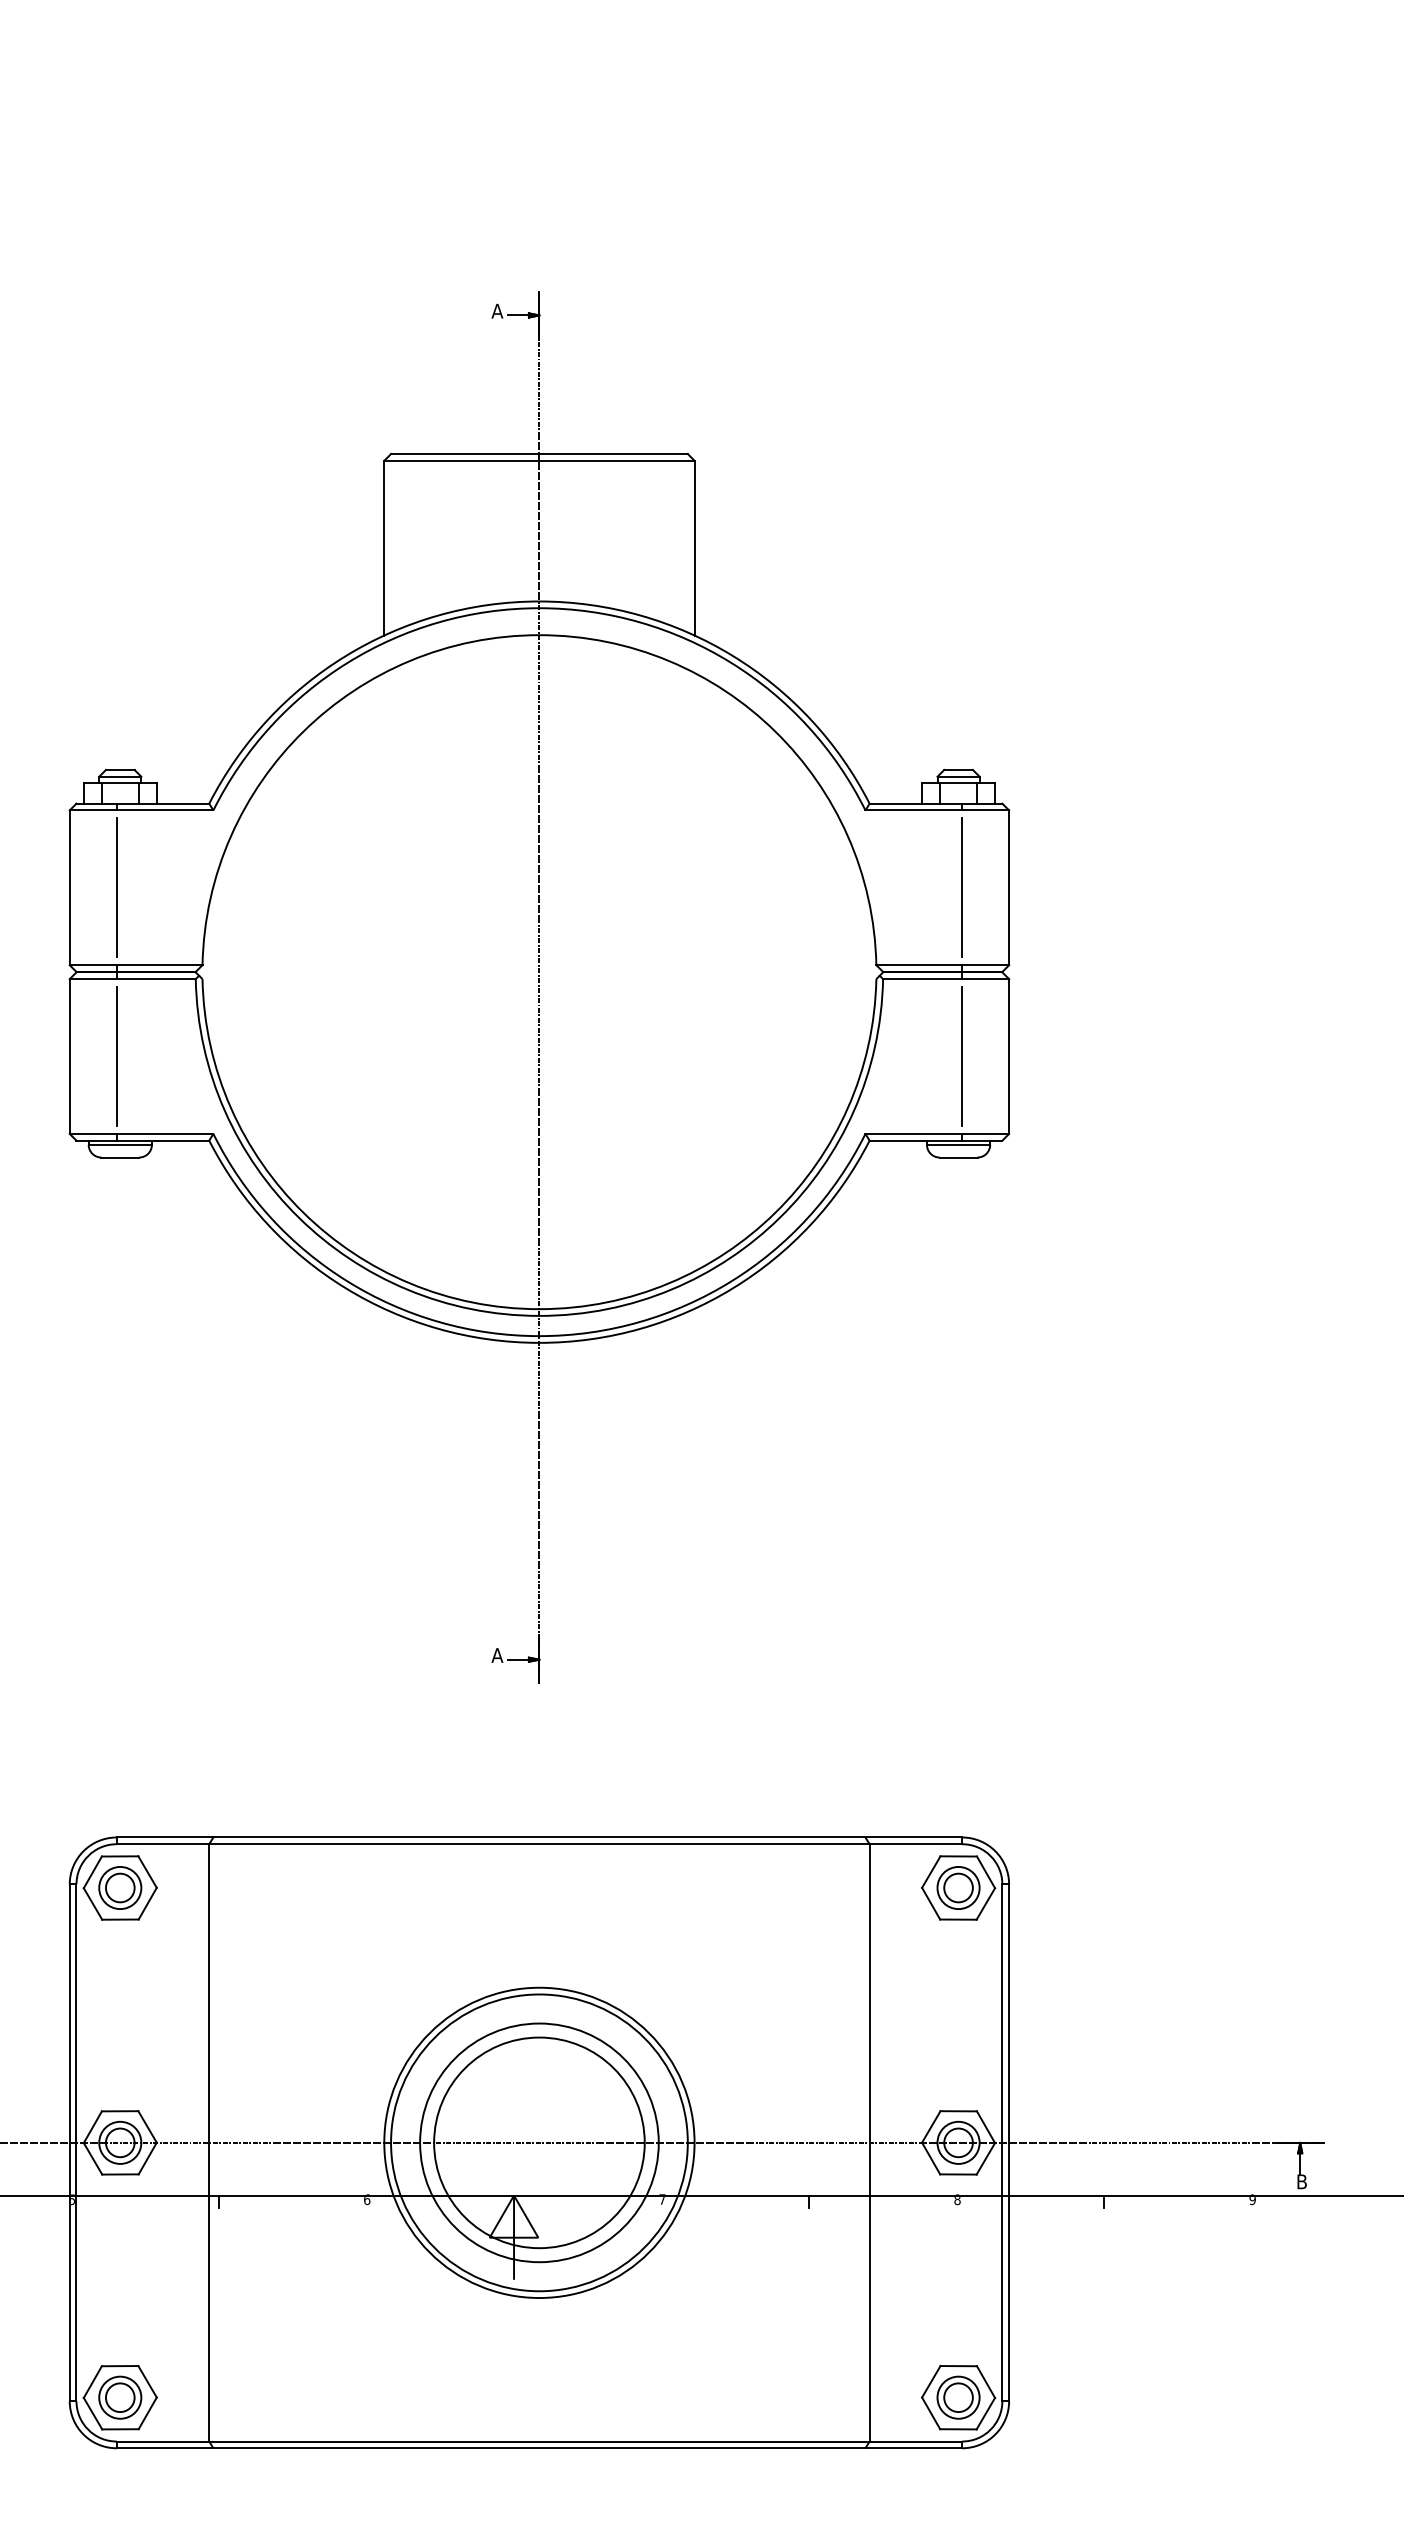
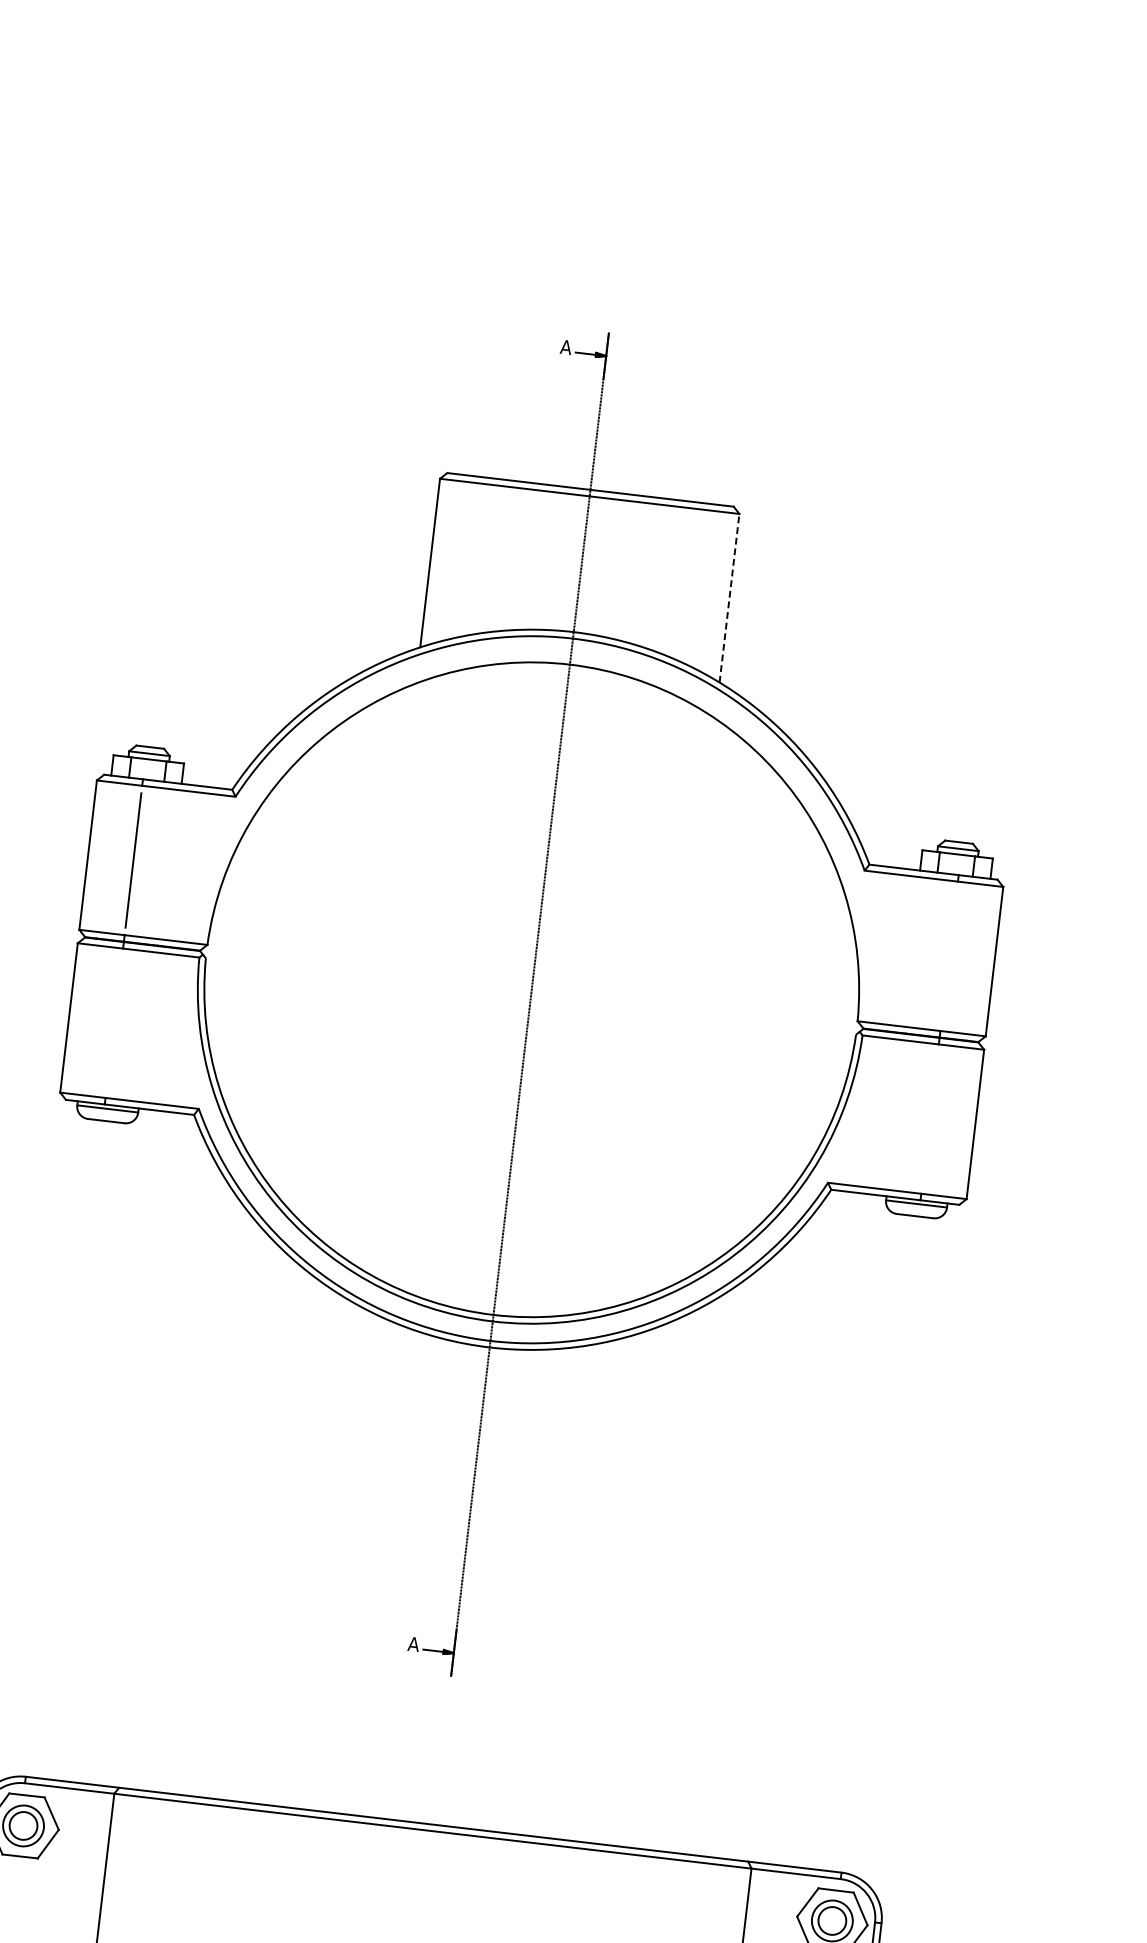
line: (694, 547) -> (729, 597), solid -> dashed
line: (962, 887) -> (949, 956), removed
line: (116, 1056) -> (114, 1023), removed
line: (962, 1056) -> (930, 1119), removed

